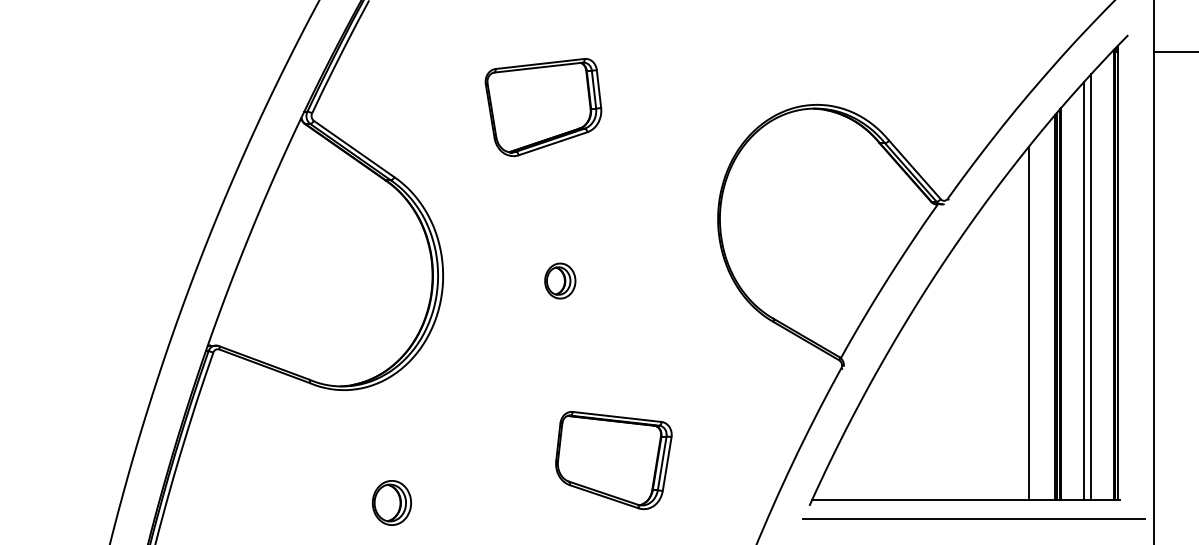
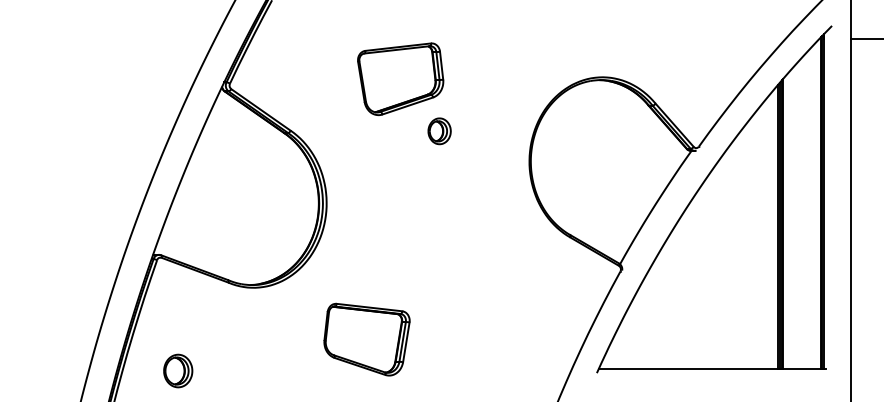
part: (560, 280) -> (439, 130), moved
line: (1091, 287) -> (804, 212), removed
line: (1083, 291) -> (799, 215), removed
line: (1029, 323) -> (759, 238), removed
part: (613, 460) -> (366, 339), moved
part: (391, 502) -> (177, 370), moved
line: (973, 518) -> (717, 382), removed

